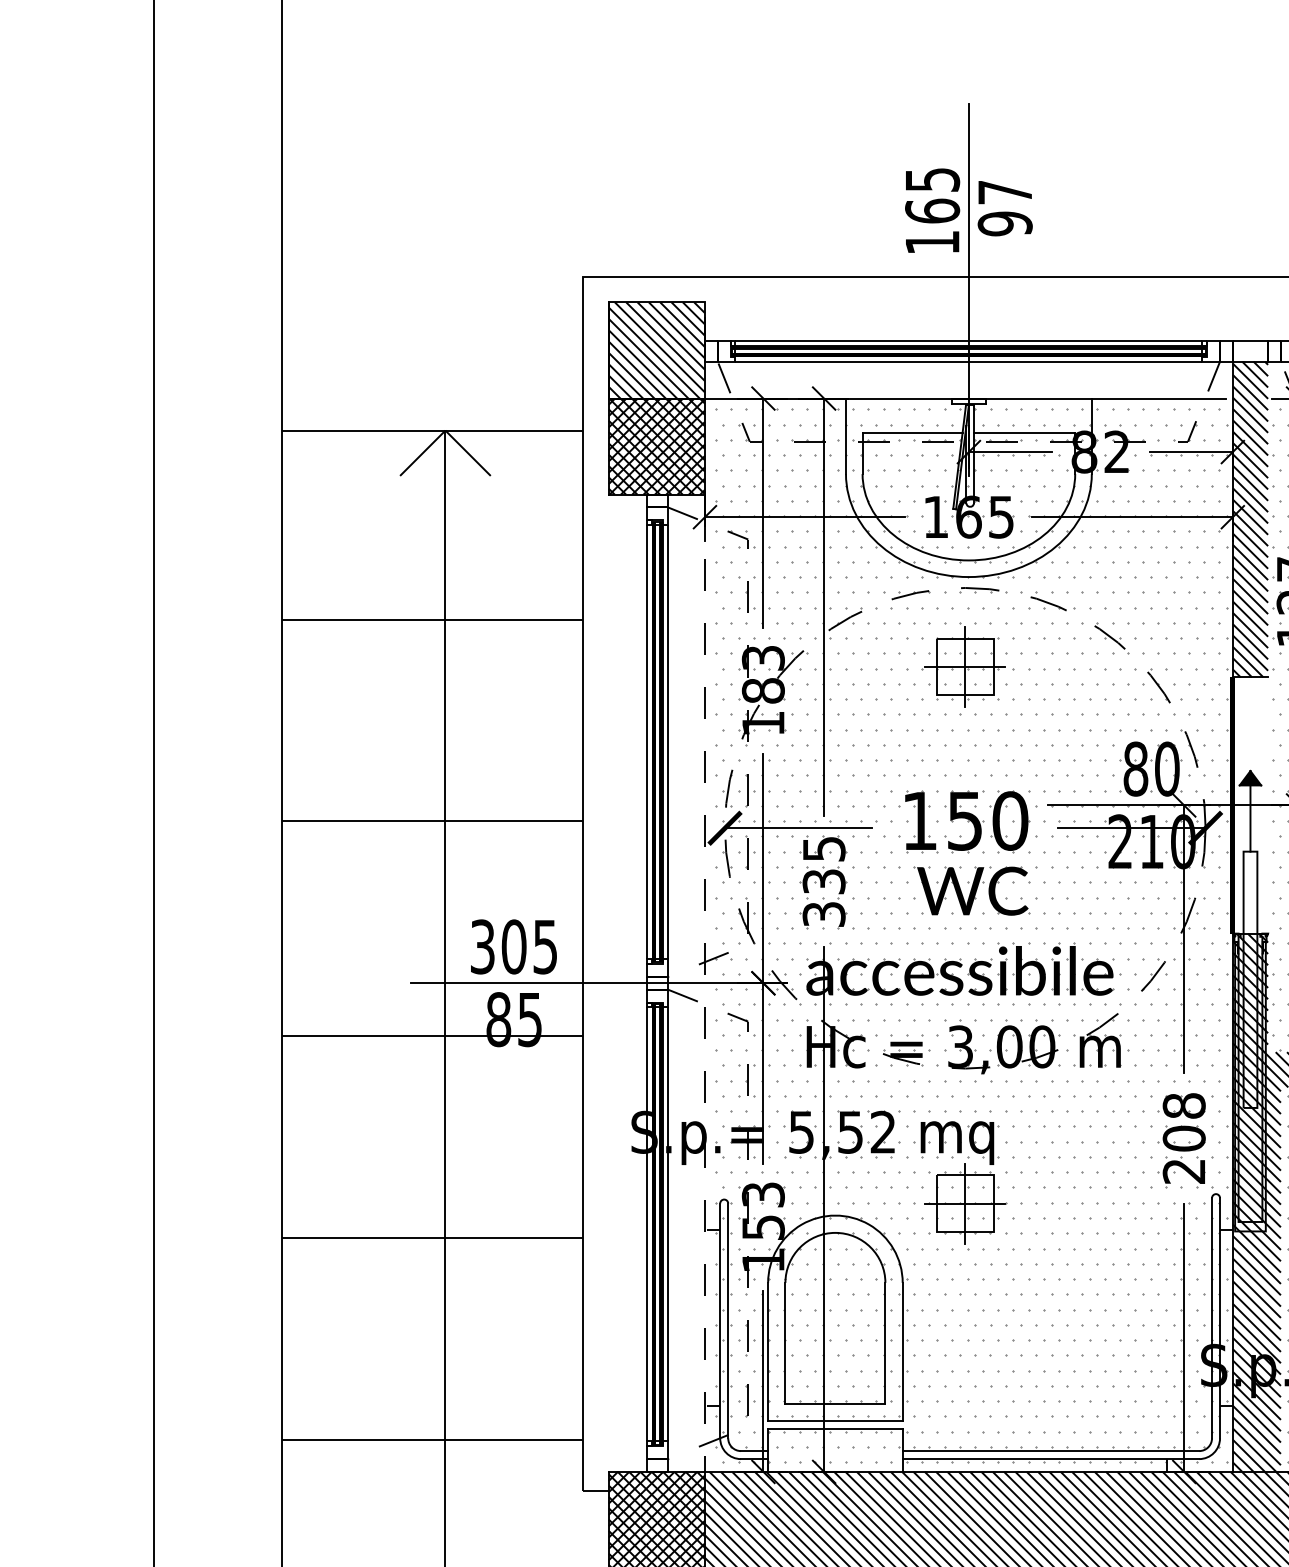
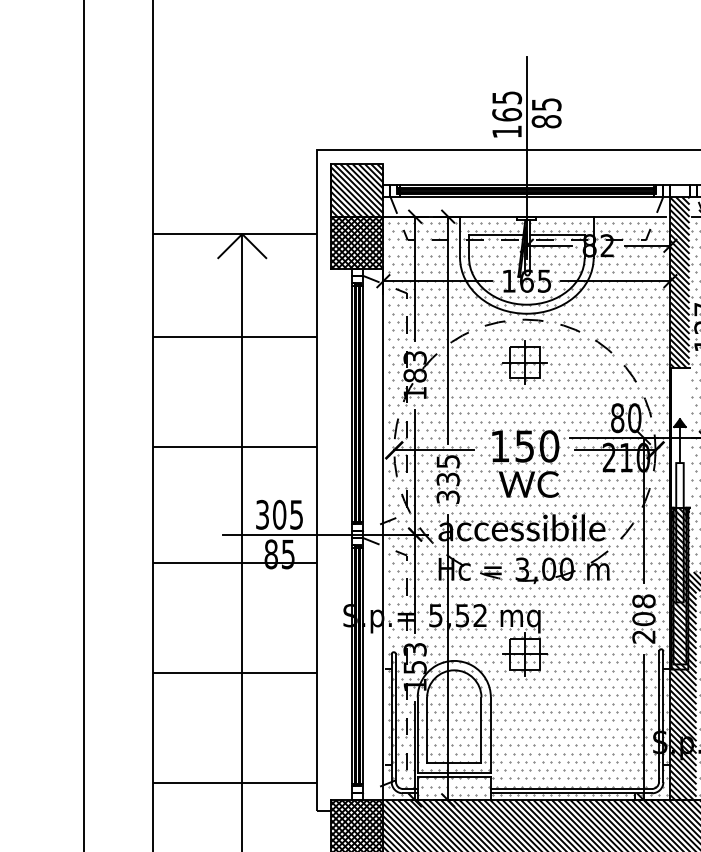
text: (1004, 208) -> (546, 113), 97 -> 85
line: (705, 983) -> (383, 534), dashed -> solid

